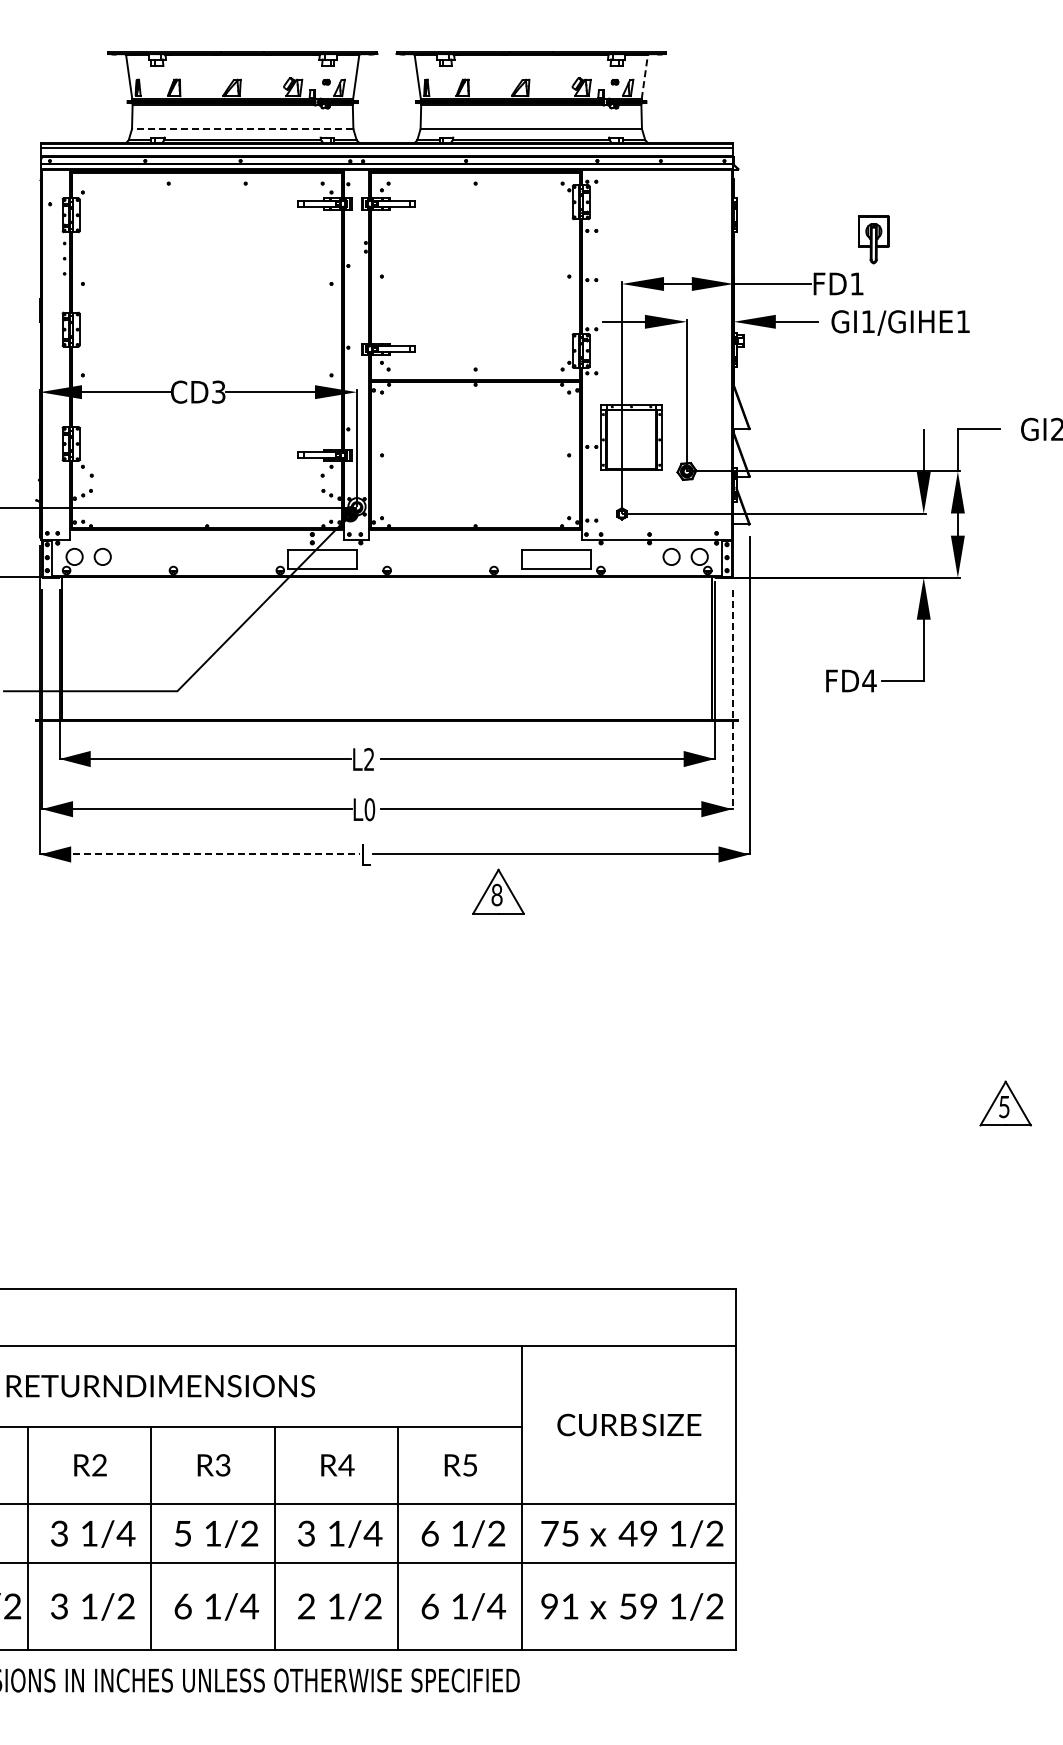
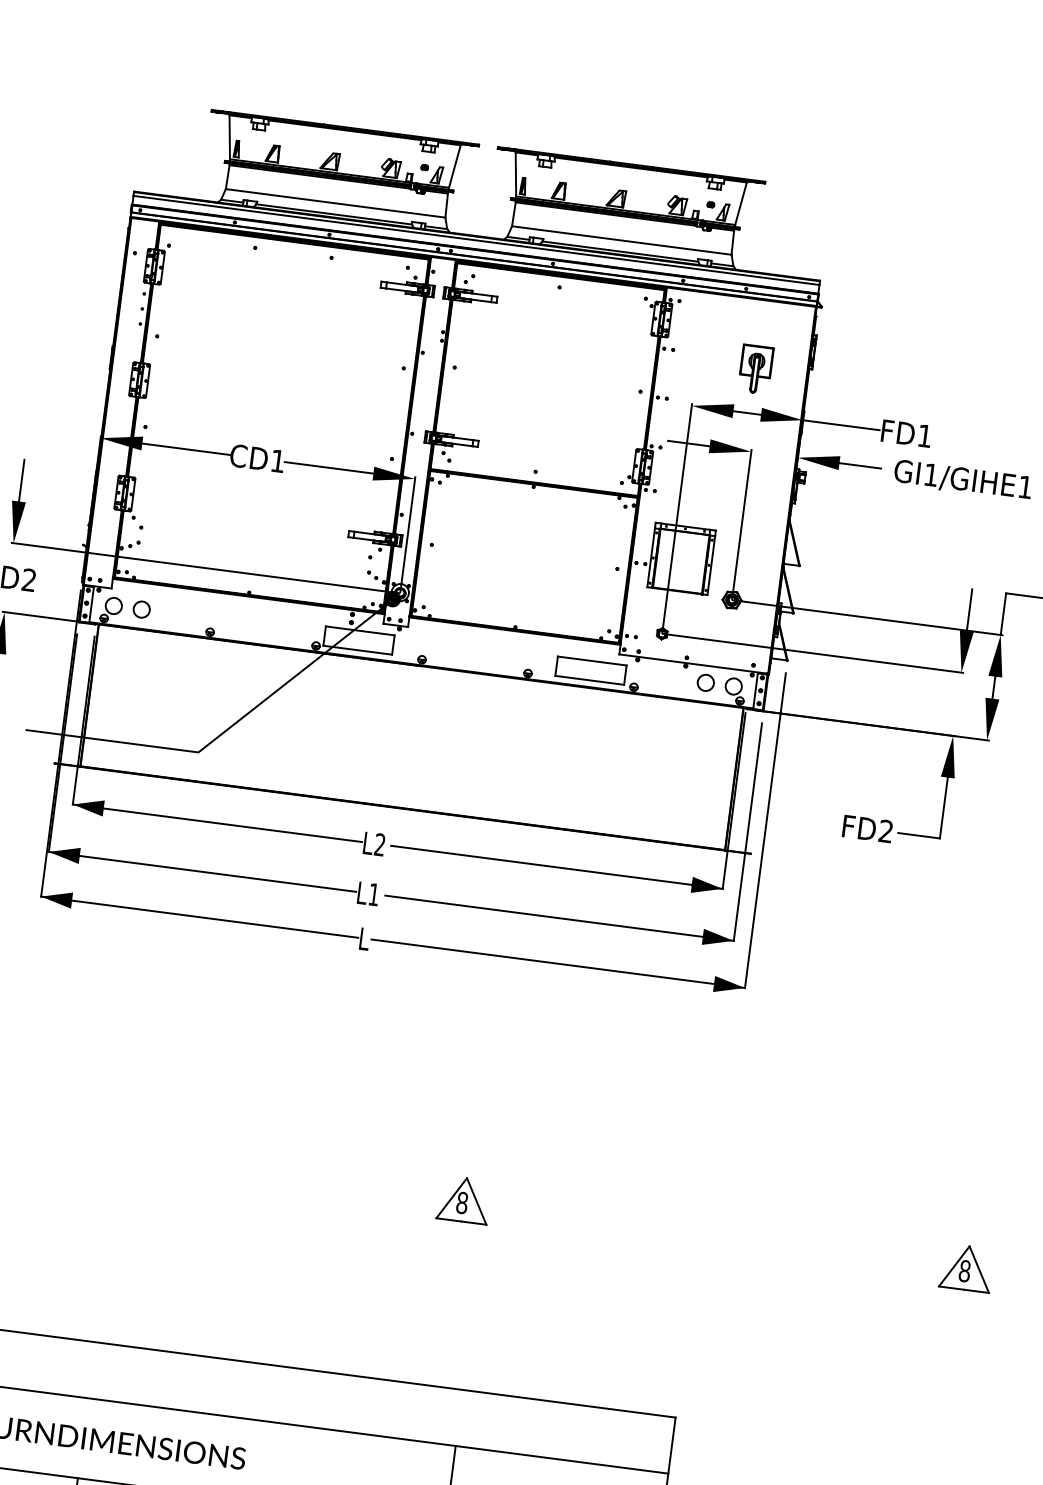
line: (644, 76) -> (740, 202), dashed -> solid
line: (242, 129) -> (335, 203), dashed -> solid
part: (873, 239) -> (755, 369), moved
text: (218, 391) -> (277, 460), CD3 -> CD1
text: (869, 680) -> (886, 830), FD4 -> FD2
line: (732, 699) -> (747, 832), dashed -> solid
text: (369, 809) -> (373, 894), L0 -> L1
line: (199, 854) -> (199, 917), dashed -> solid
part: (498, 891) -> (464, 1199), moved
text: (1003, 1106) -> (964, 1270), 5 -> 8

